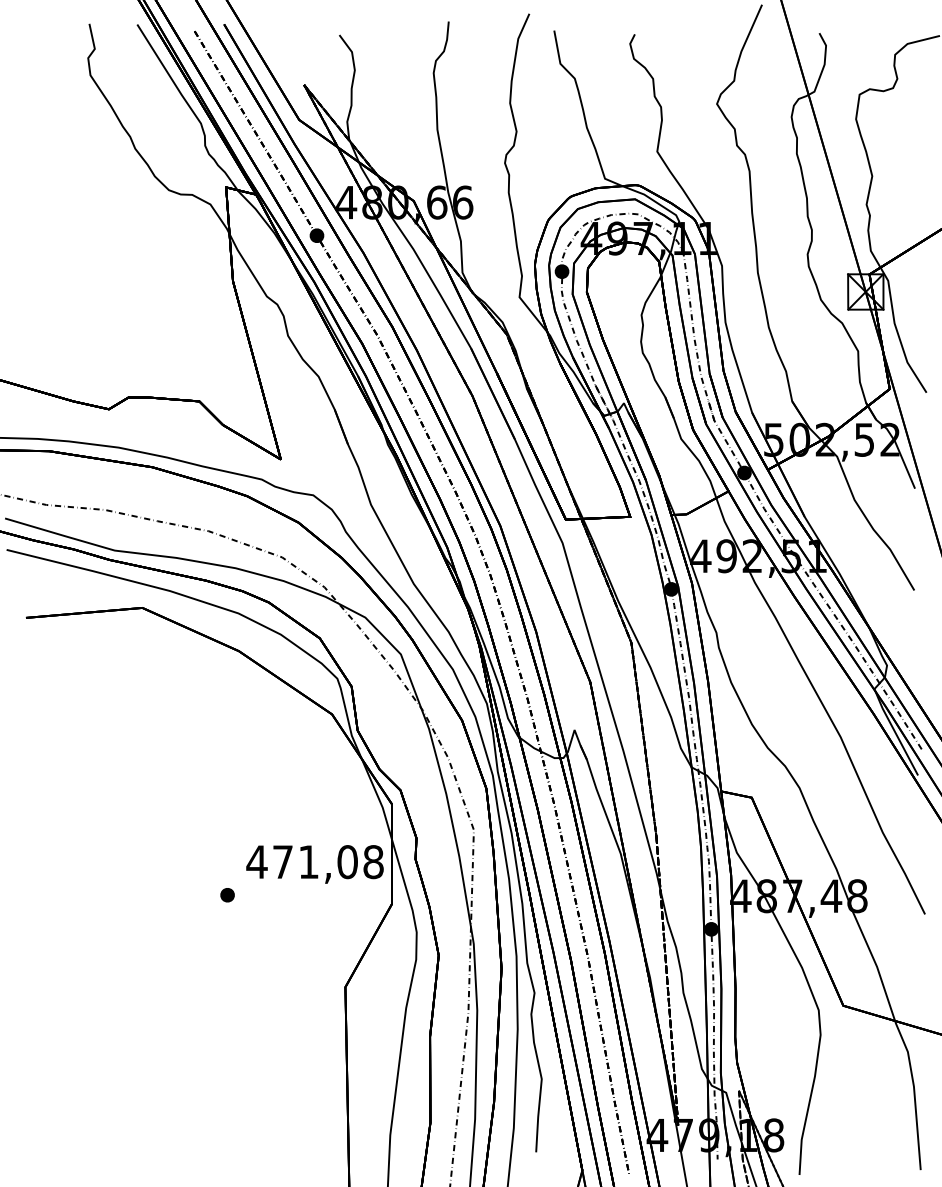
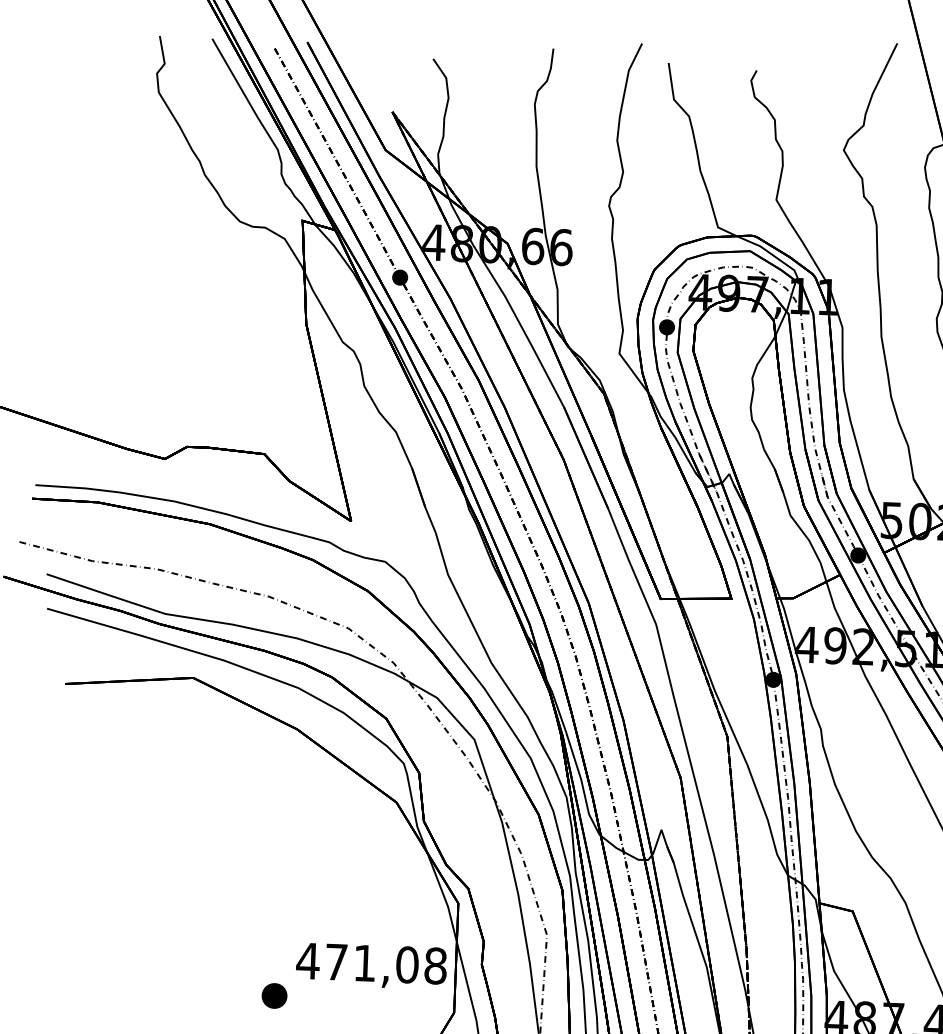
part: (227, 895) -> (274, 996), size x1.6

